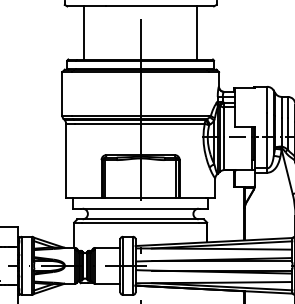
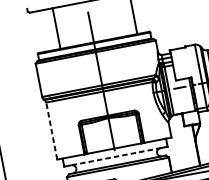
line: (84, 32) -> (56, 28), moved
line: (66, 160) -> (52, 130), solid -> dashed
line: (140, 208) -> (115, 156), solid -> dashed

